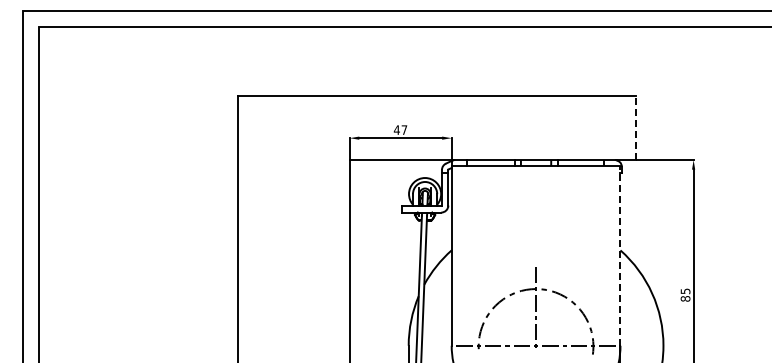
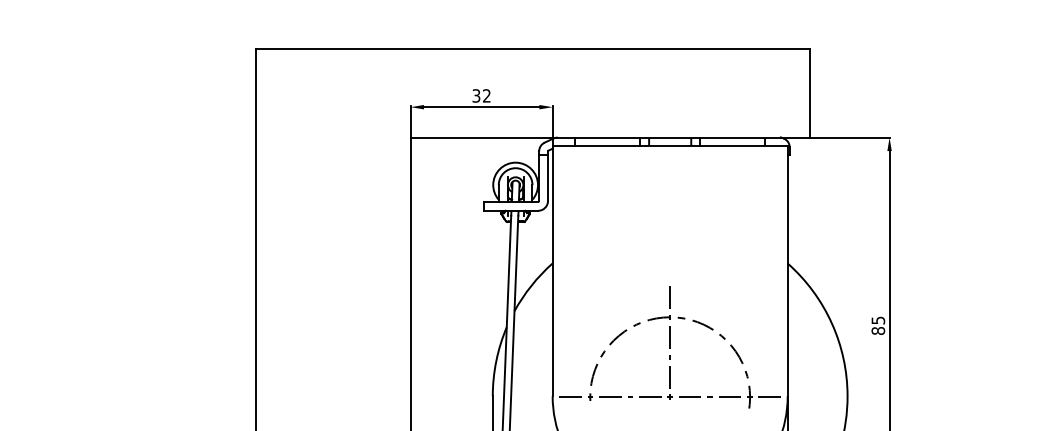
line: (636, 128) -> (810, 93), dashed -> solid
text: (400, 129) -> (481, 95), 47 -> 32
line: (620, 255) -> (787, 270), dashed -> solid

